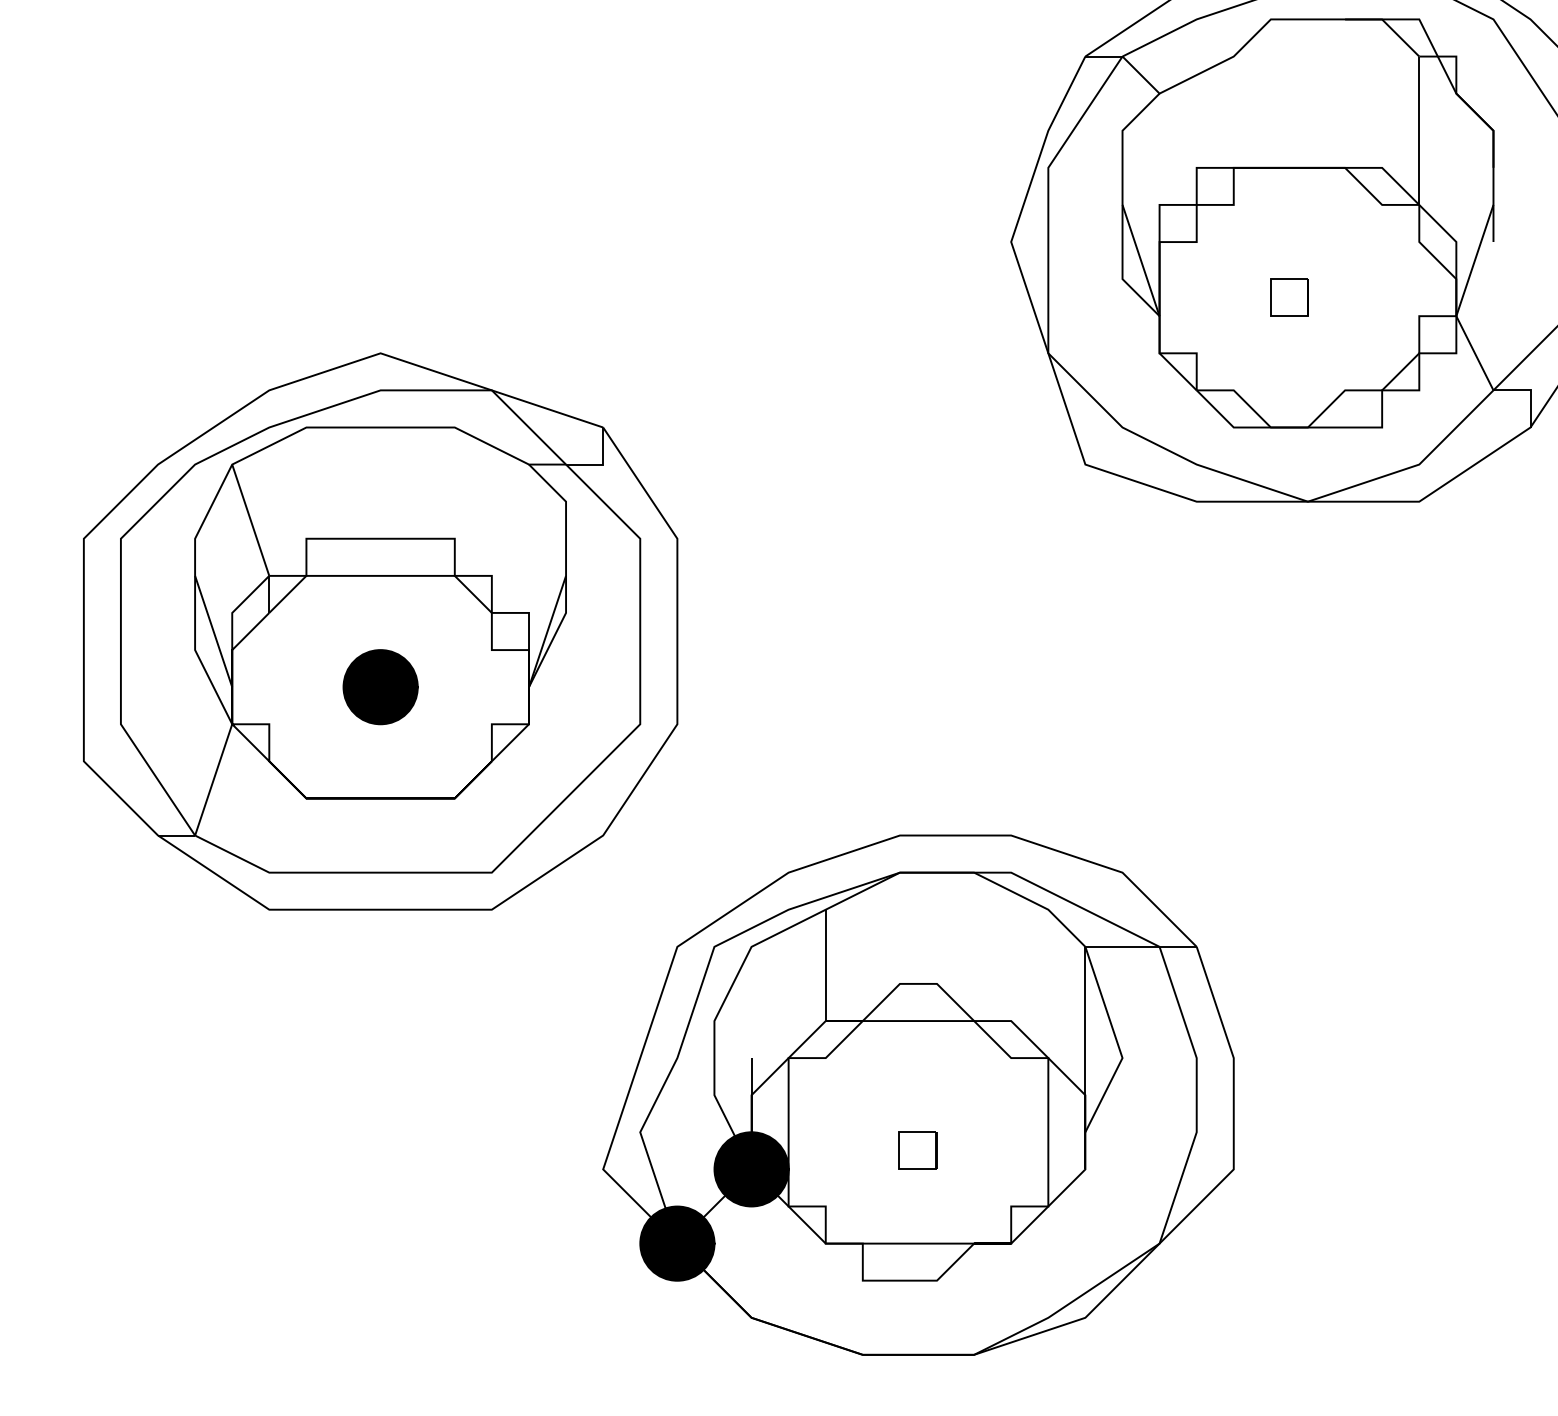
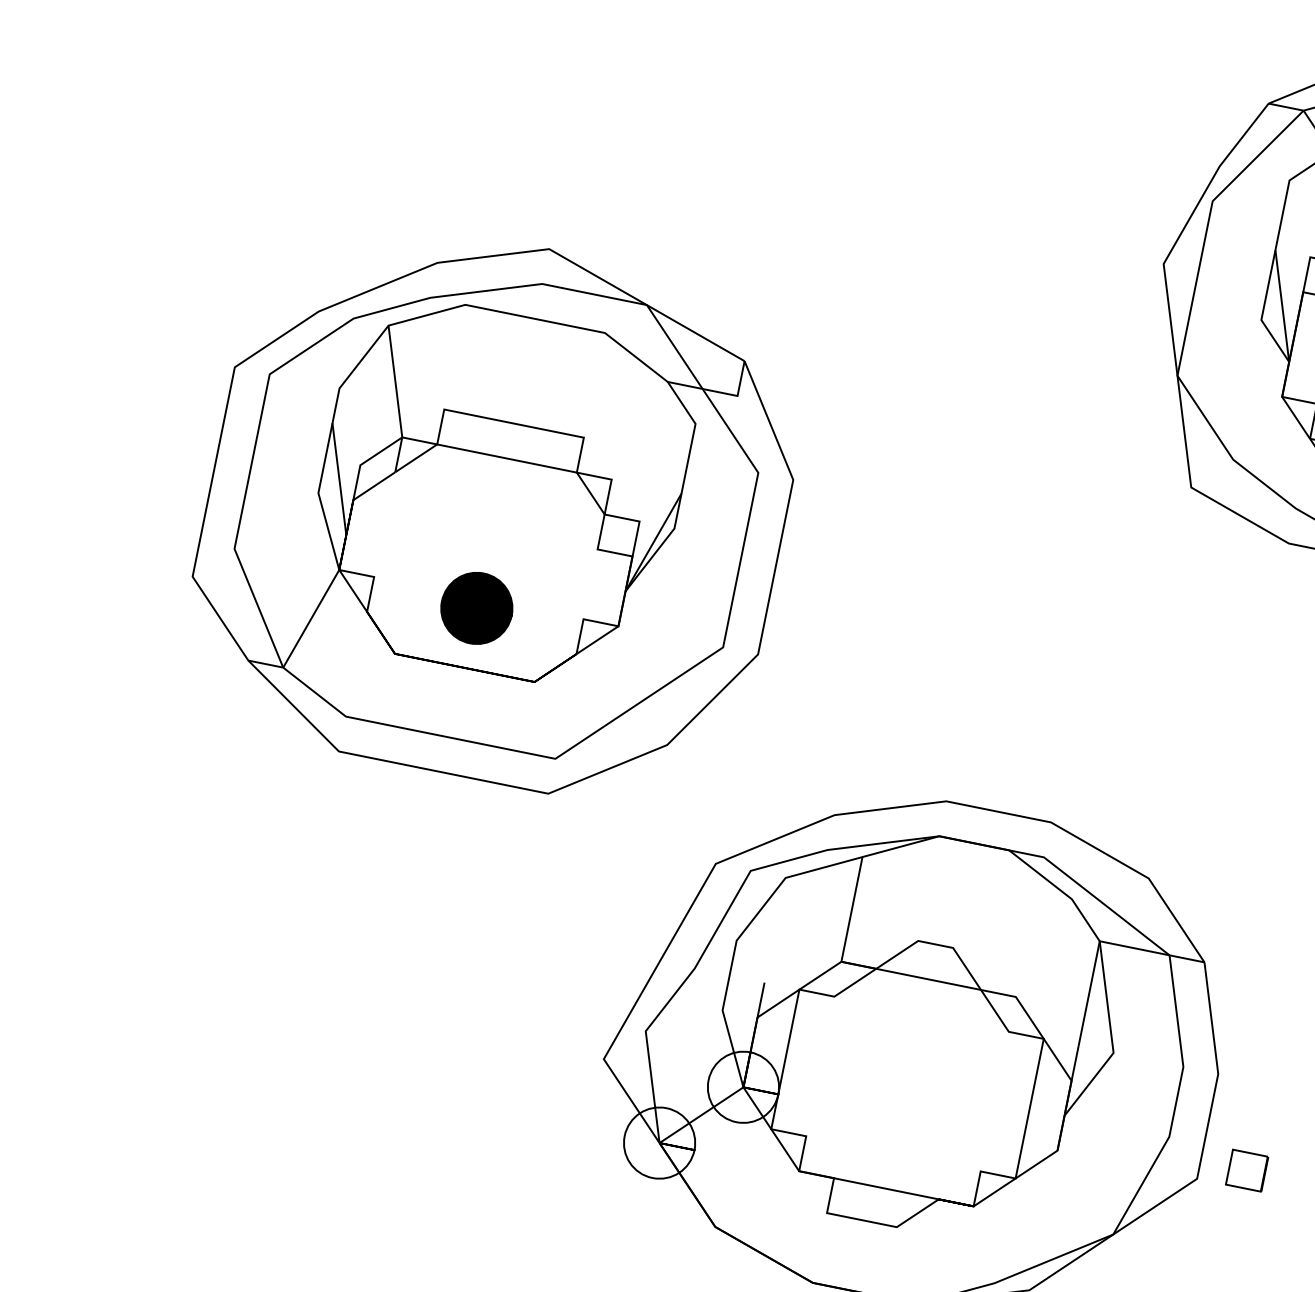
part: (380, 687) -> (476, 608), moved
part: (917, 1150) -> (1246, 1170), moved
fill: (751, 1169) -> (743, 1087), removed
fill: (677, 1243) -> (659, 1142), removed

